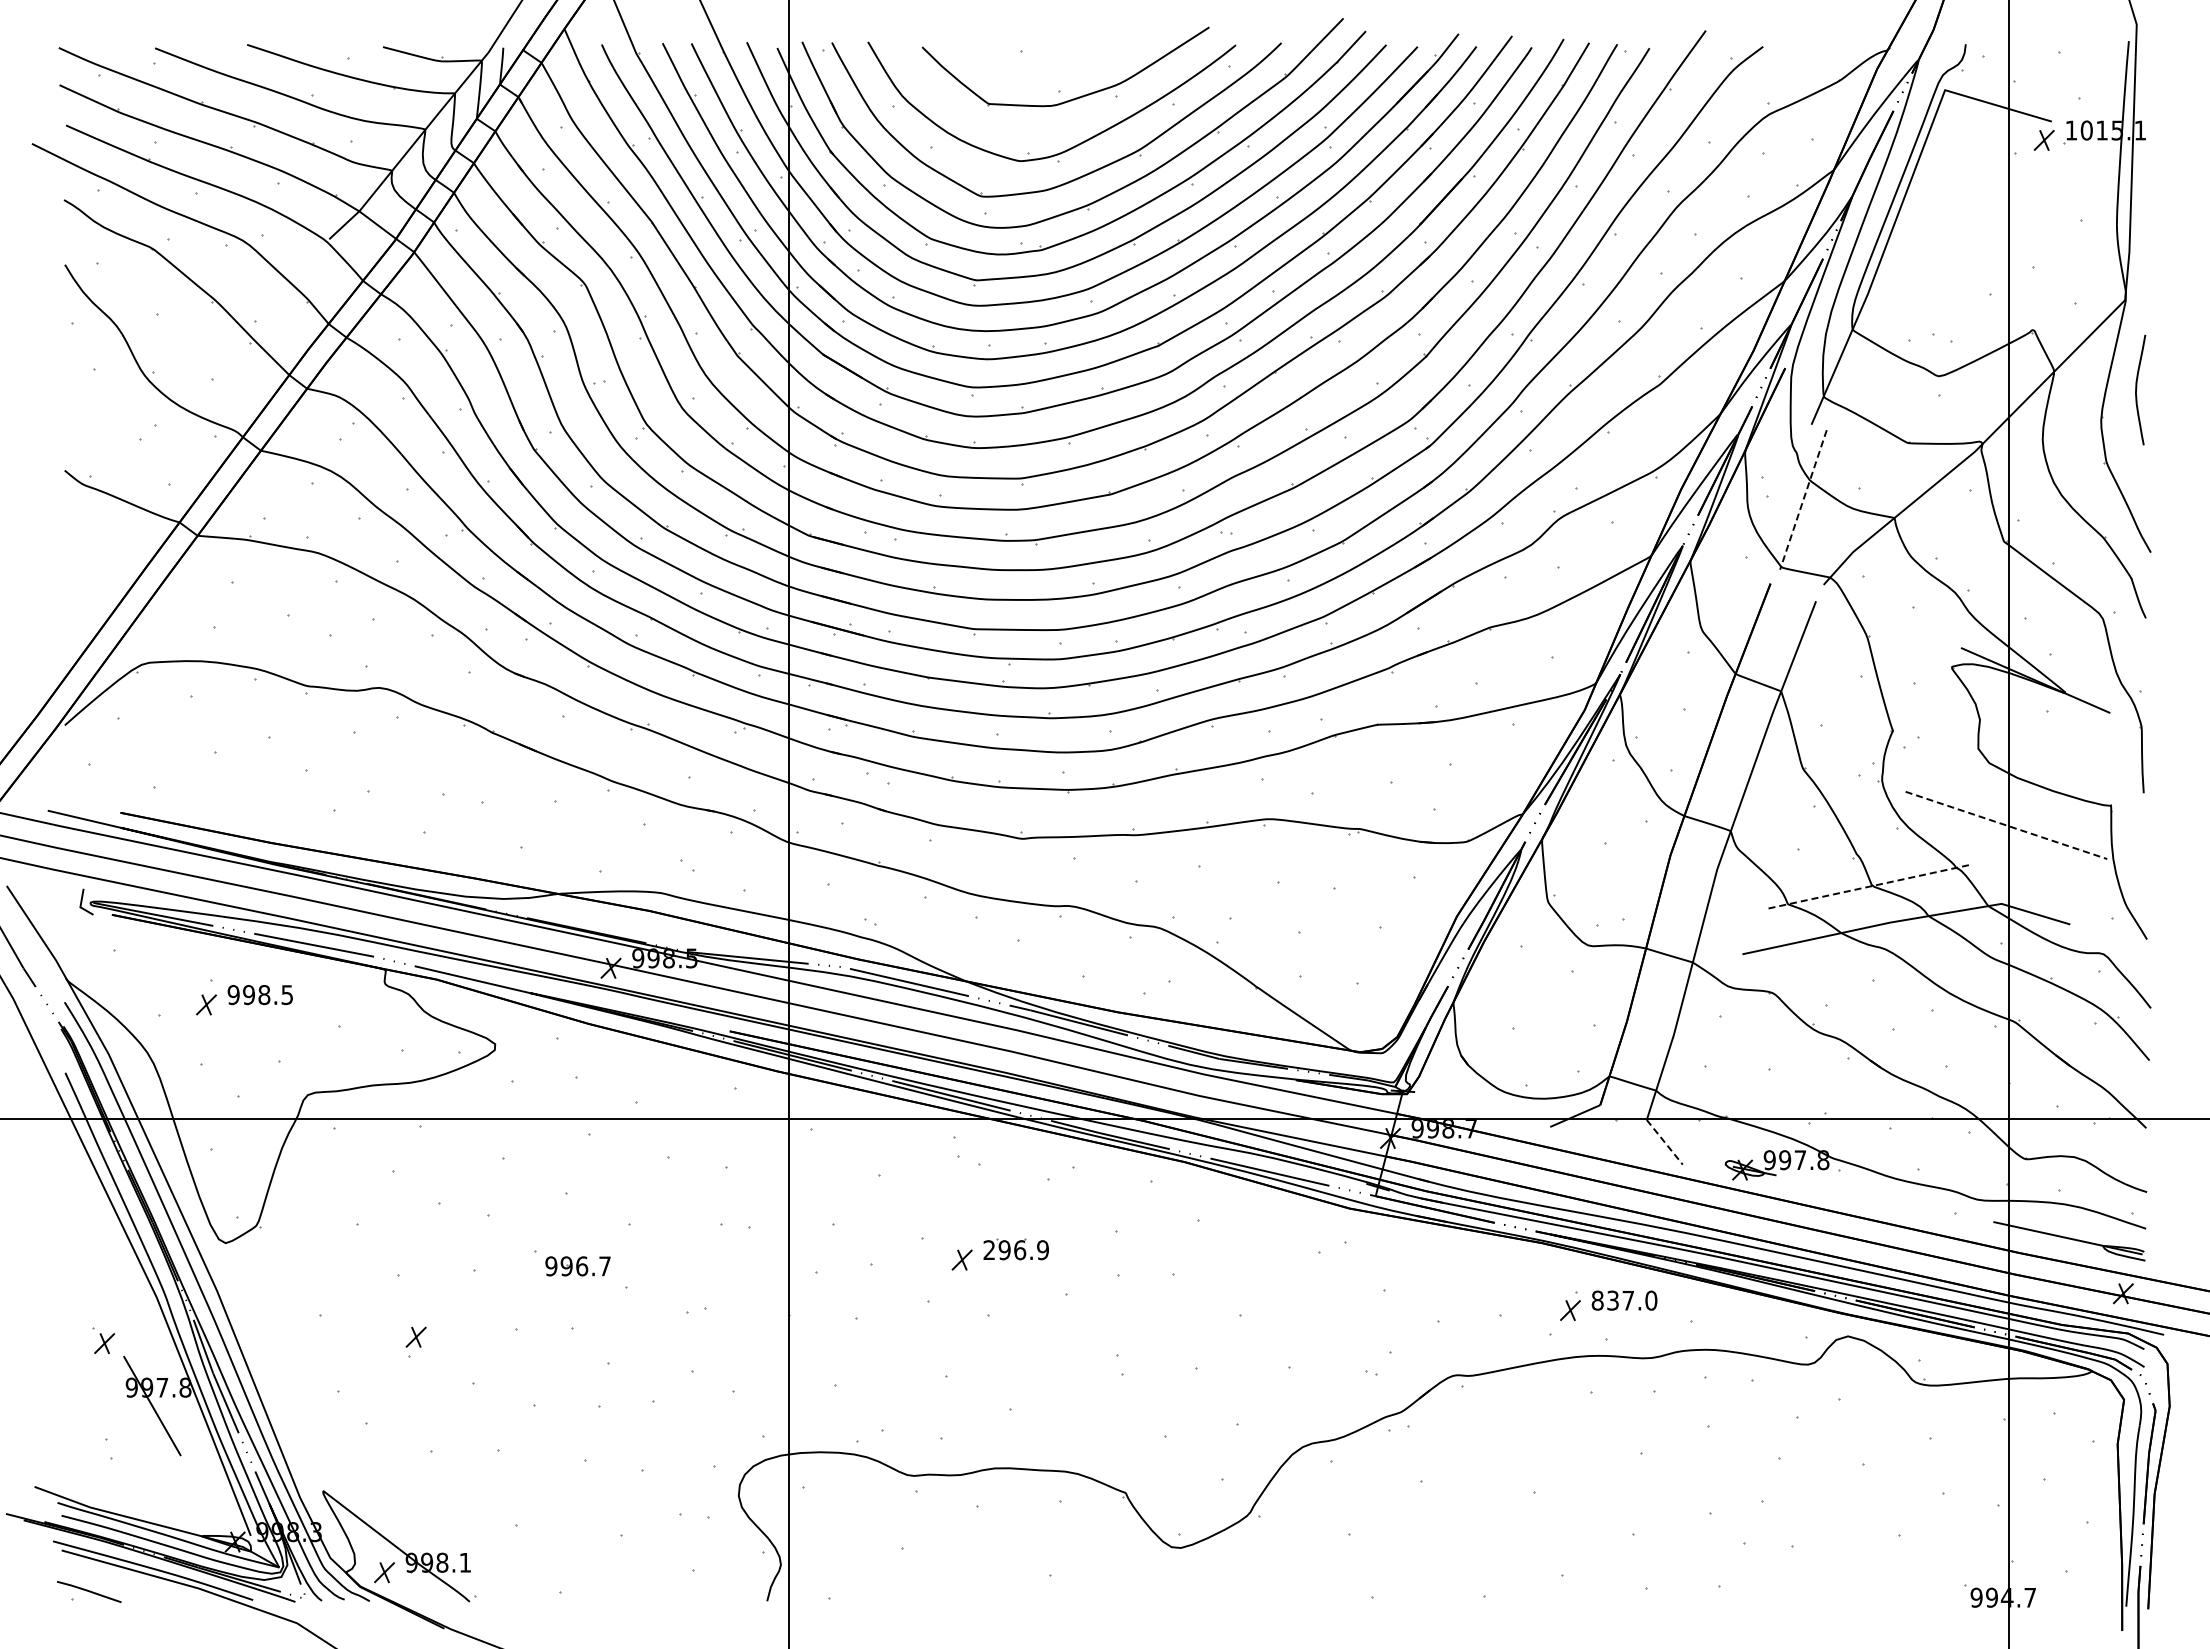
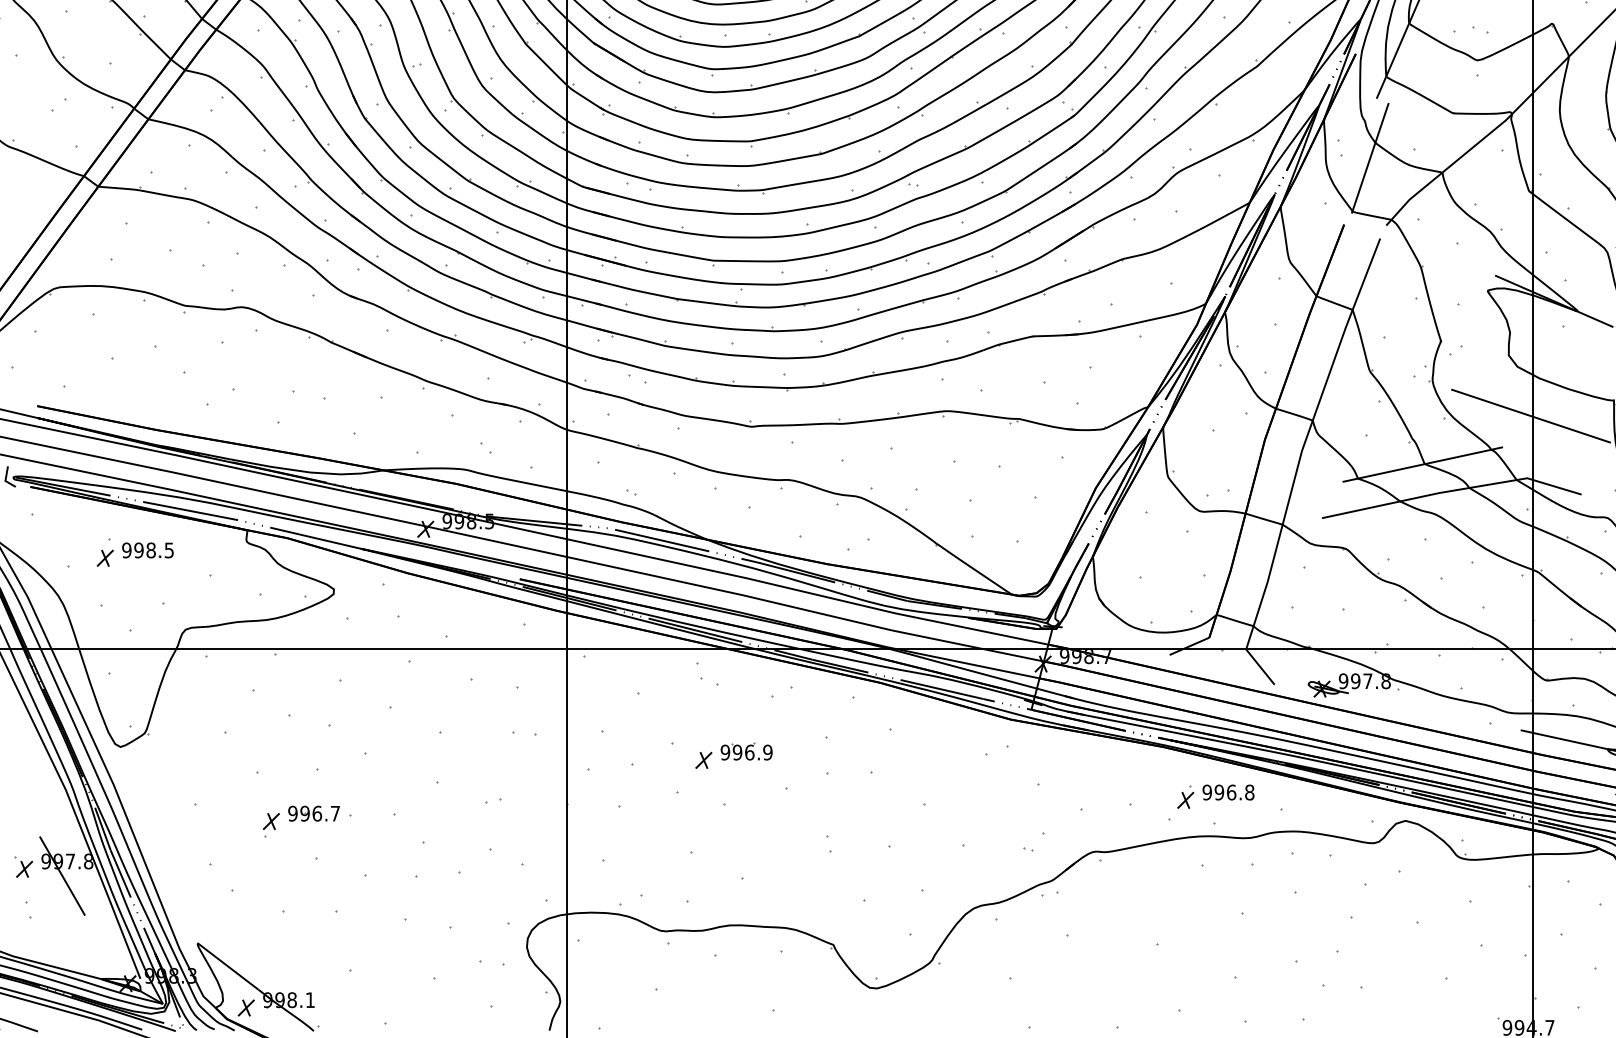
line: (1803, 499) -> (1370, 157), dashed -> solid
line: (2006, 825) -> (1531, 416), dashed -> solid
line: (1869, 886) -> (1422, 464), dashed -> solid
line: (1664, 1142) -> (1260, 667), dashed -> solid
text: (989, 1250) -> (725, 752), 296.9 -> 996.9
part: (577, 1266) -> (313, 813), moved
text: (1624, 1300) -> (1228, 792), 837.0 -> 996.8
part: (103, 1340) -> (23, 866), moved

